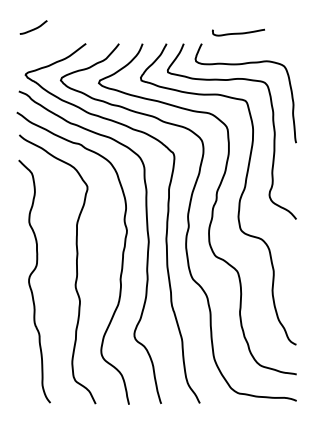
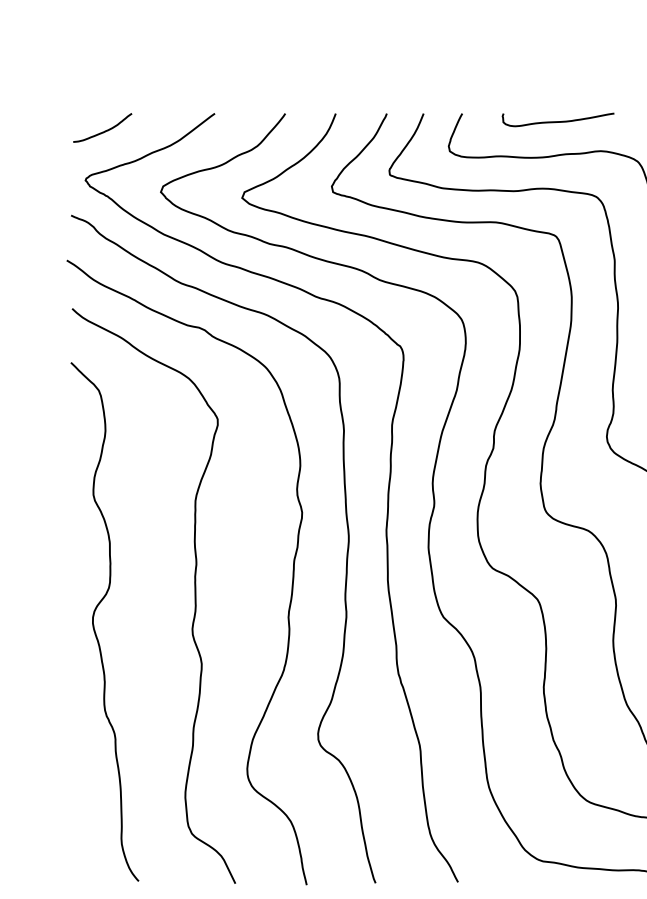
curve: (33, 28) -> (102, 130), moved
curve: (238, 32) -> (557, 119), moved

